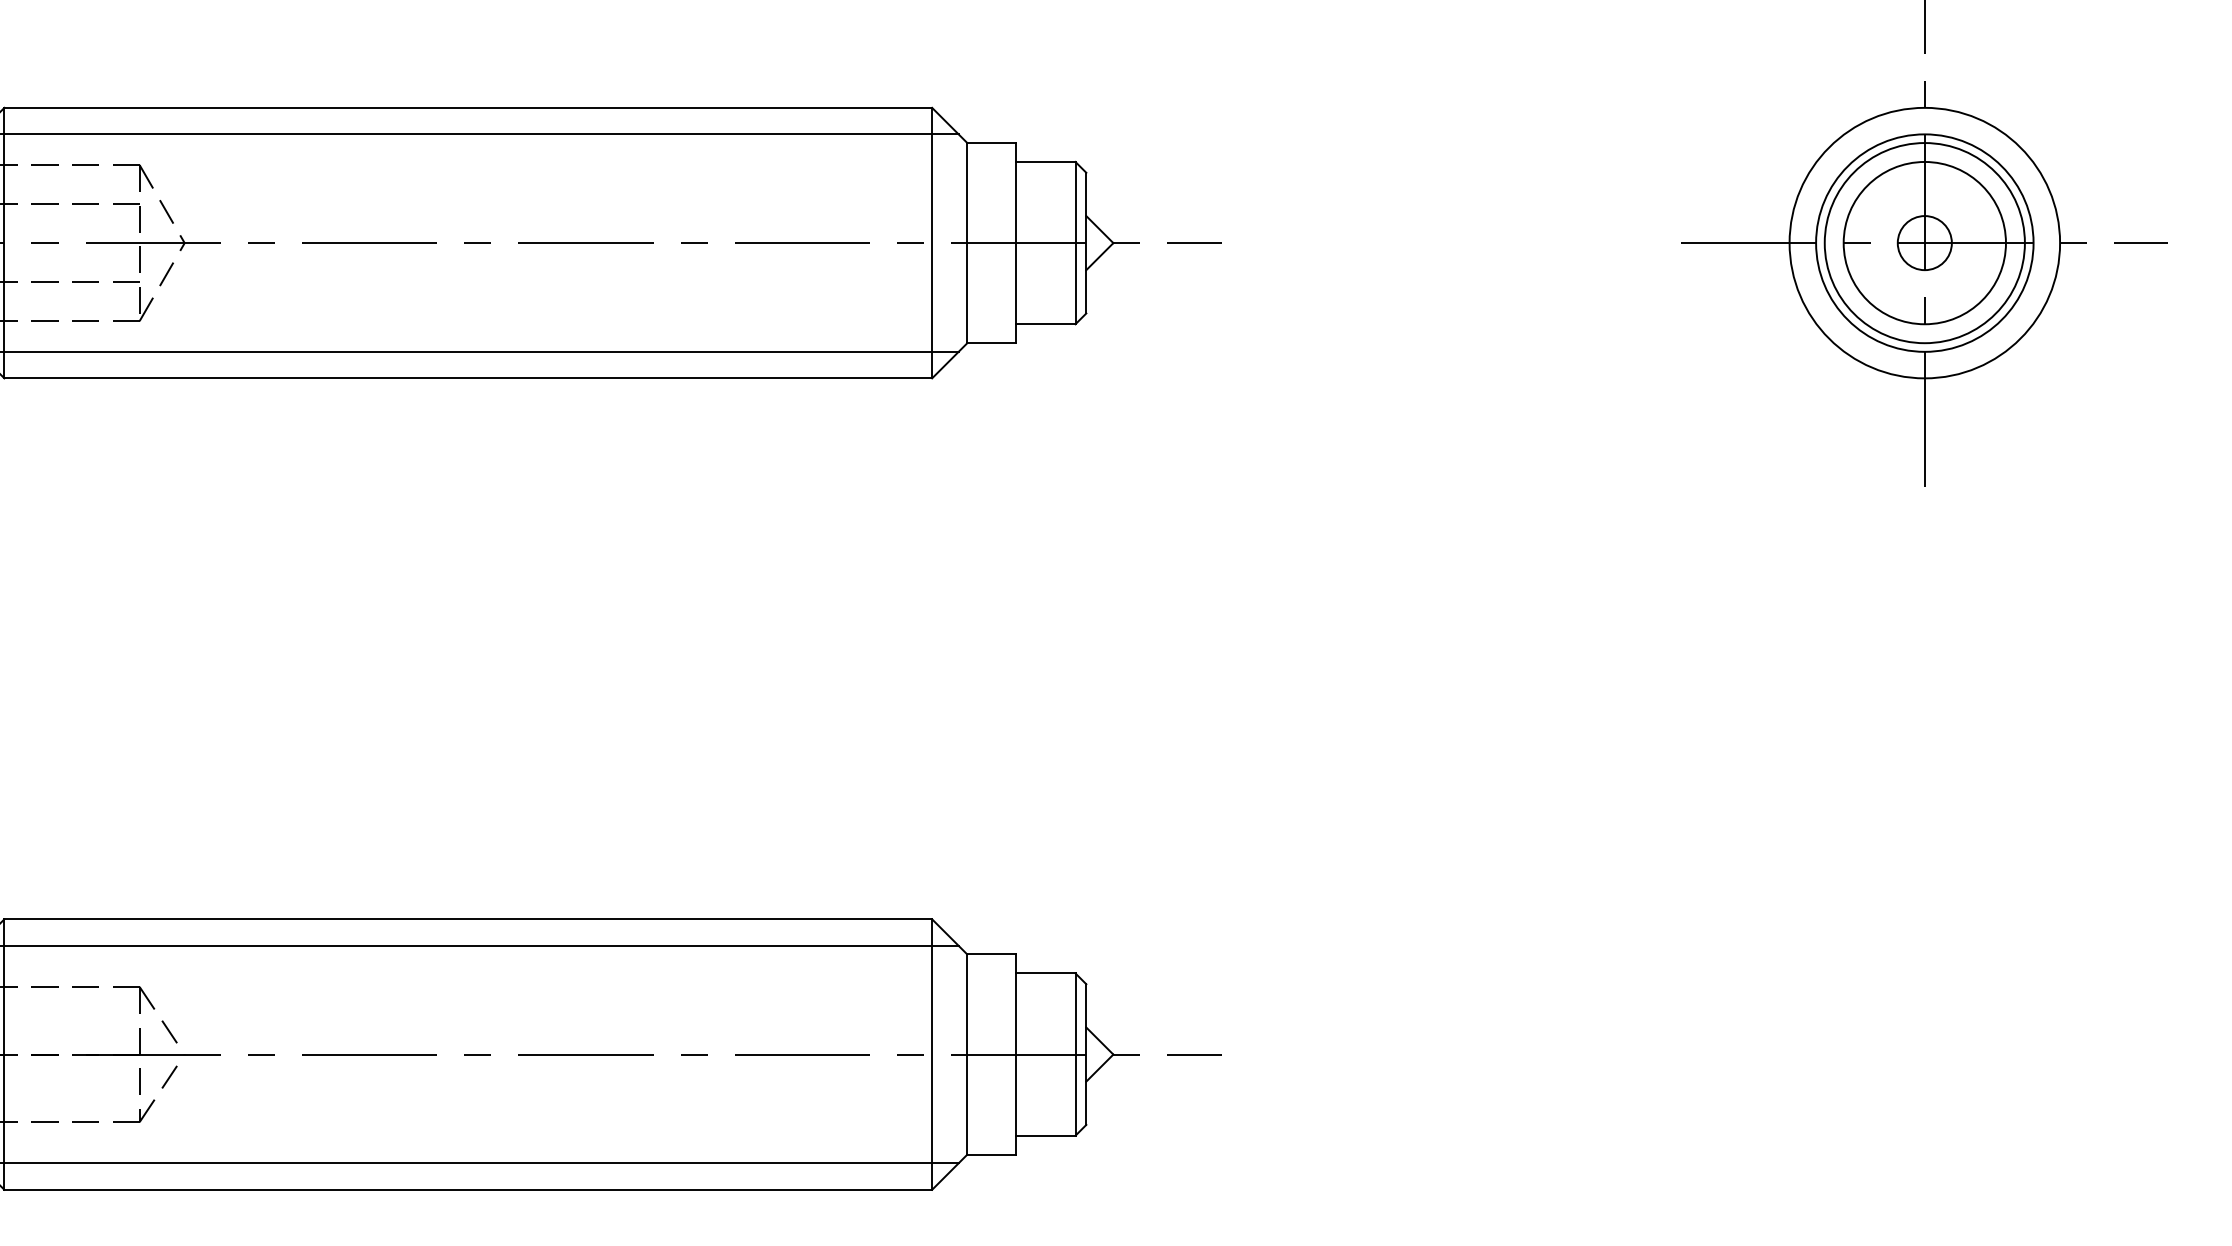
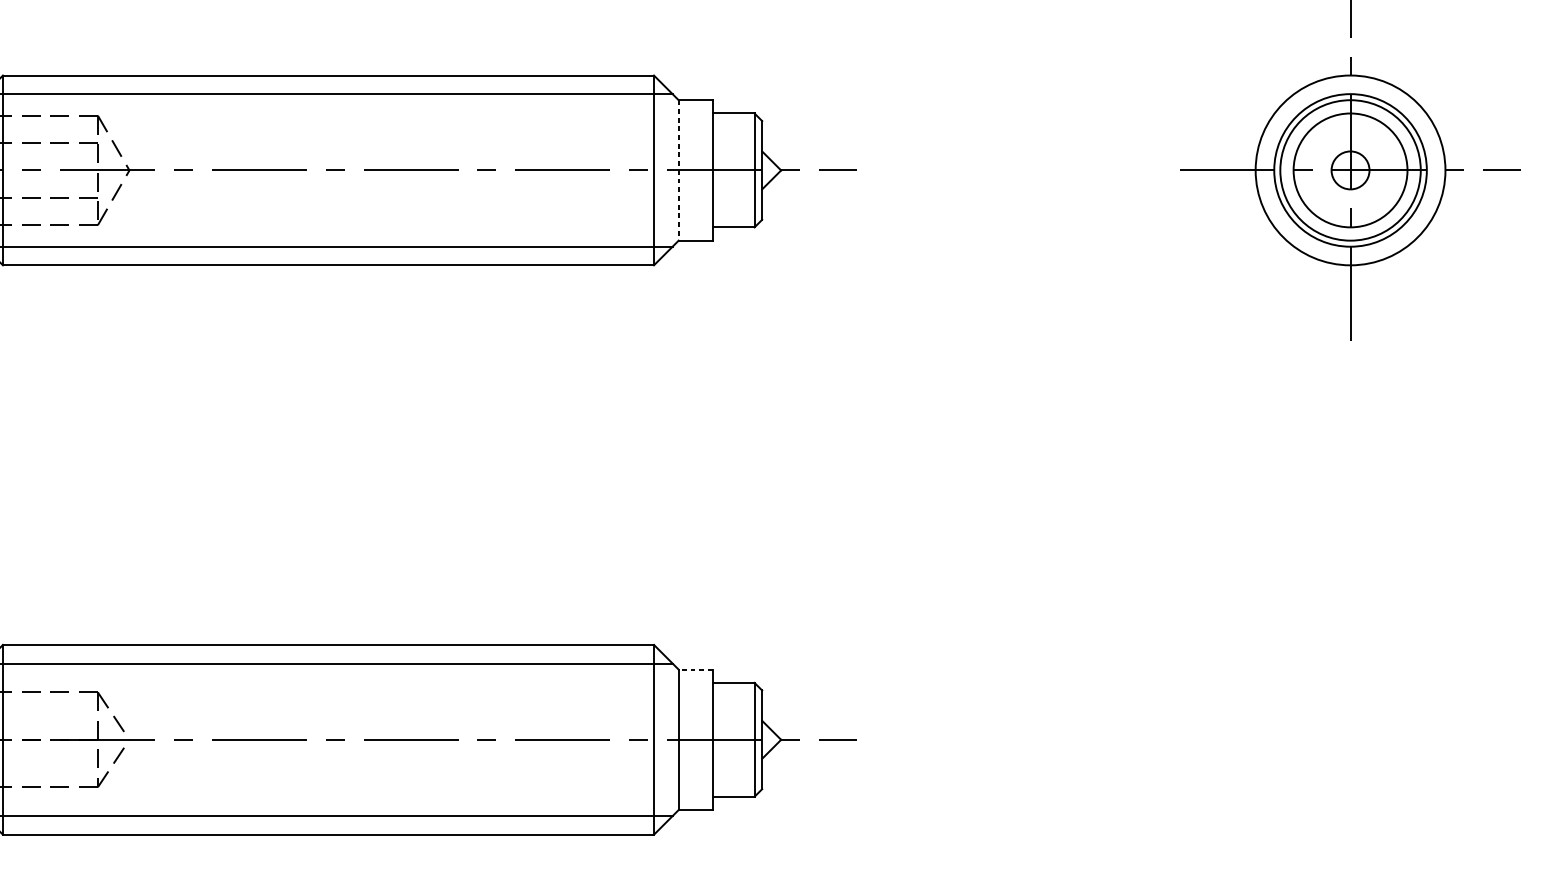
line: (967, 243) -> (678, 170), solid -> dashed
line: (991, 954) -> (695, 669), solid -> dashed

